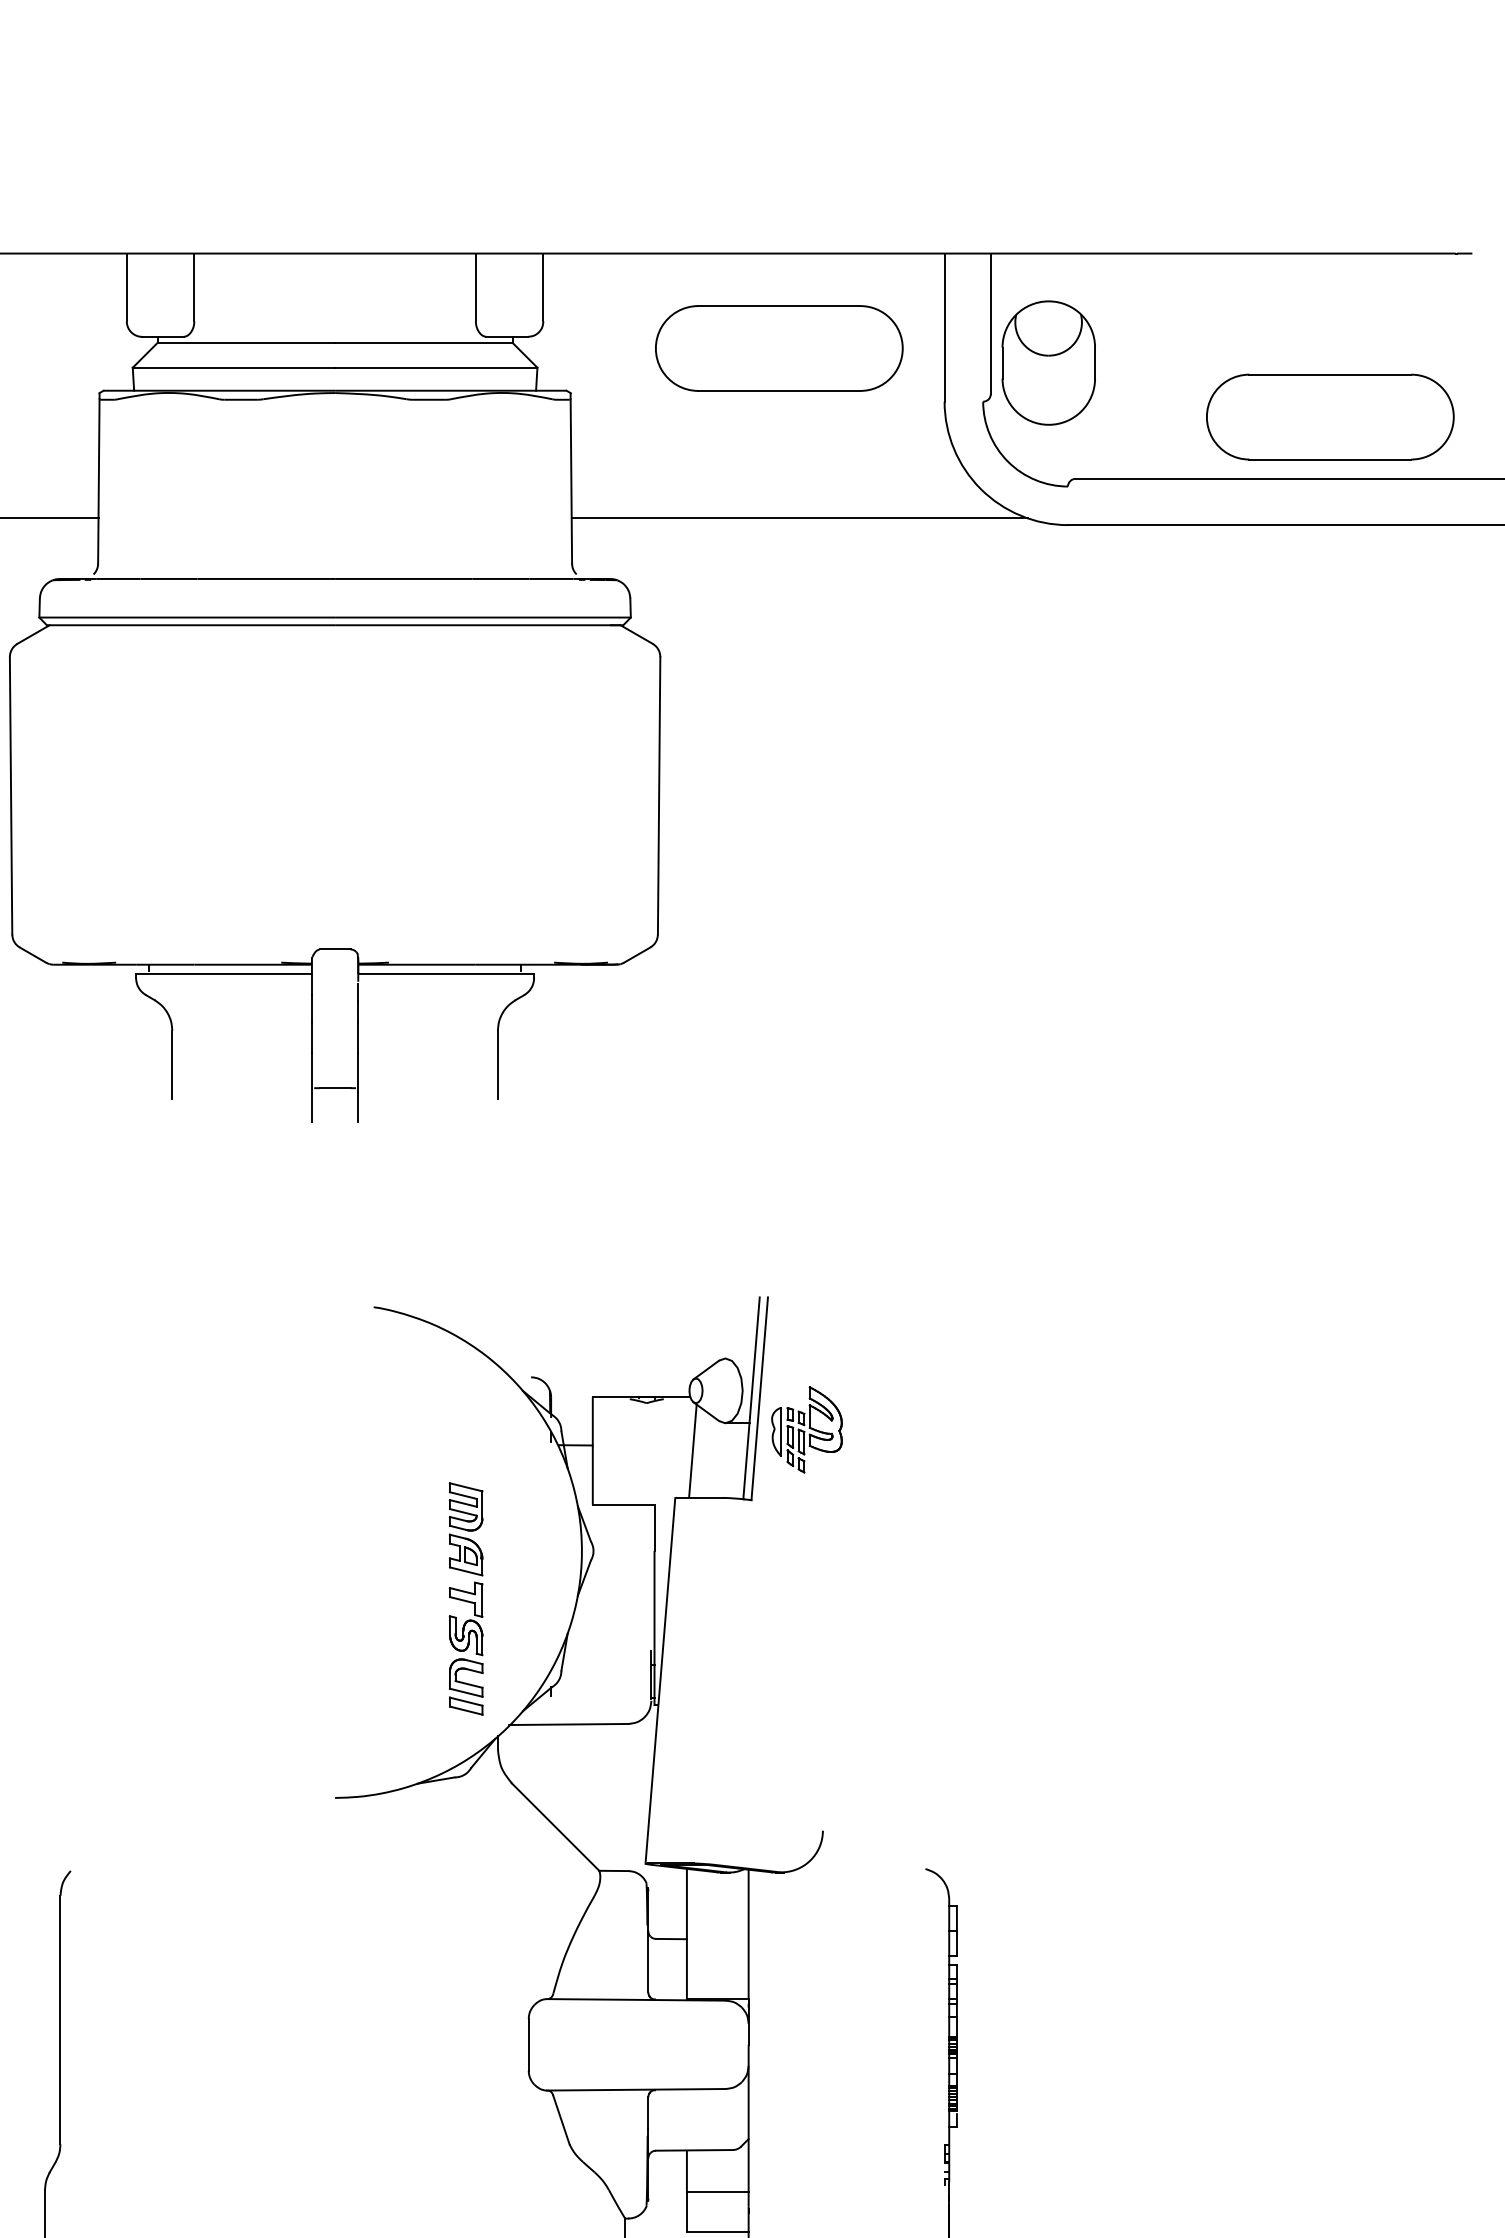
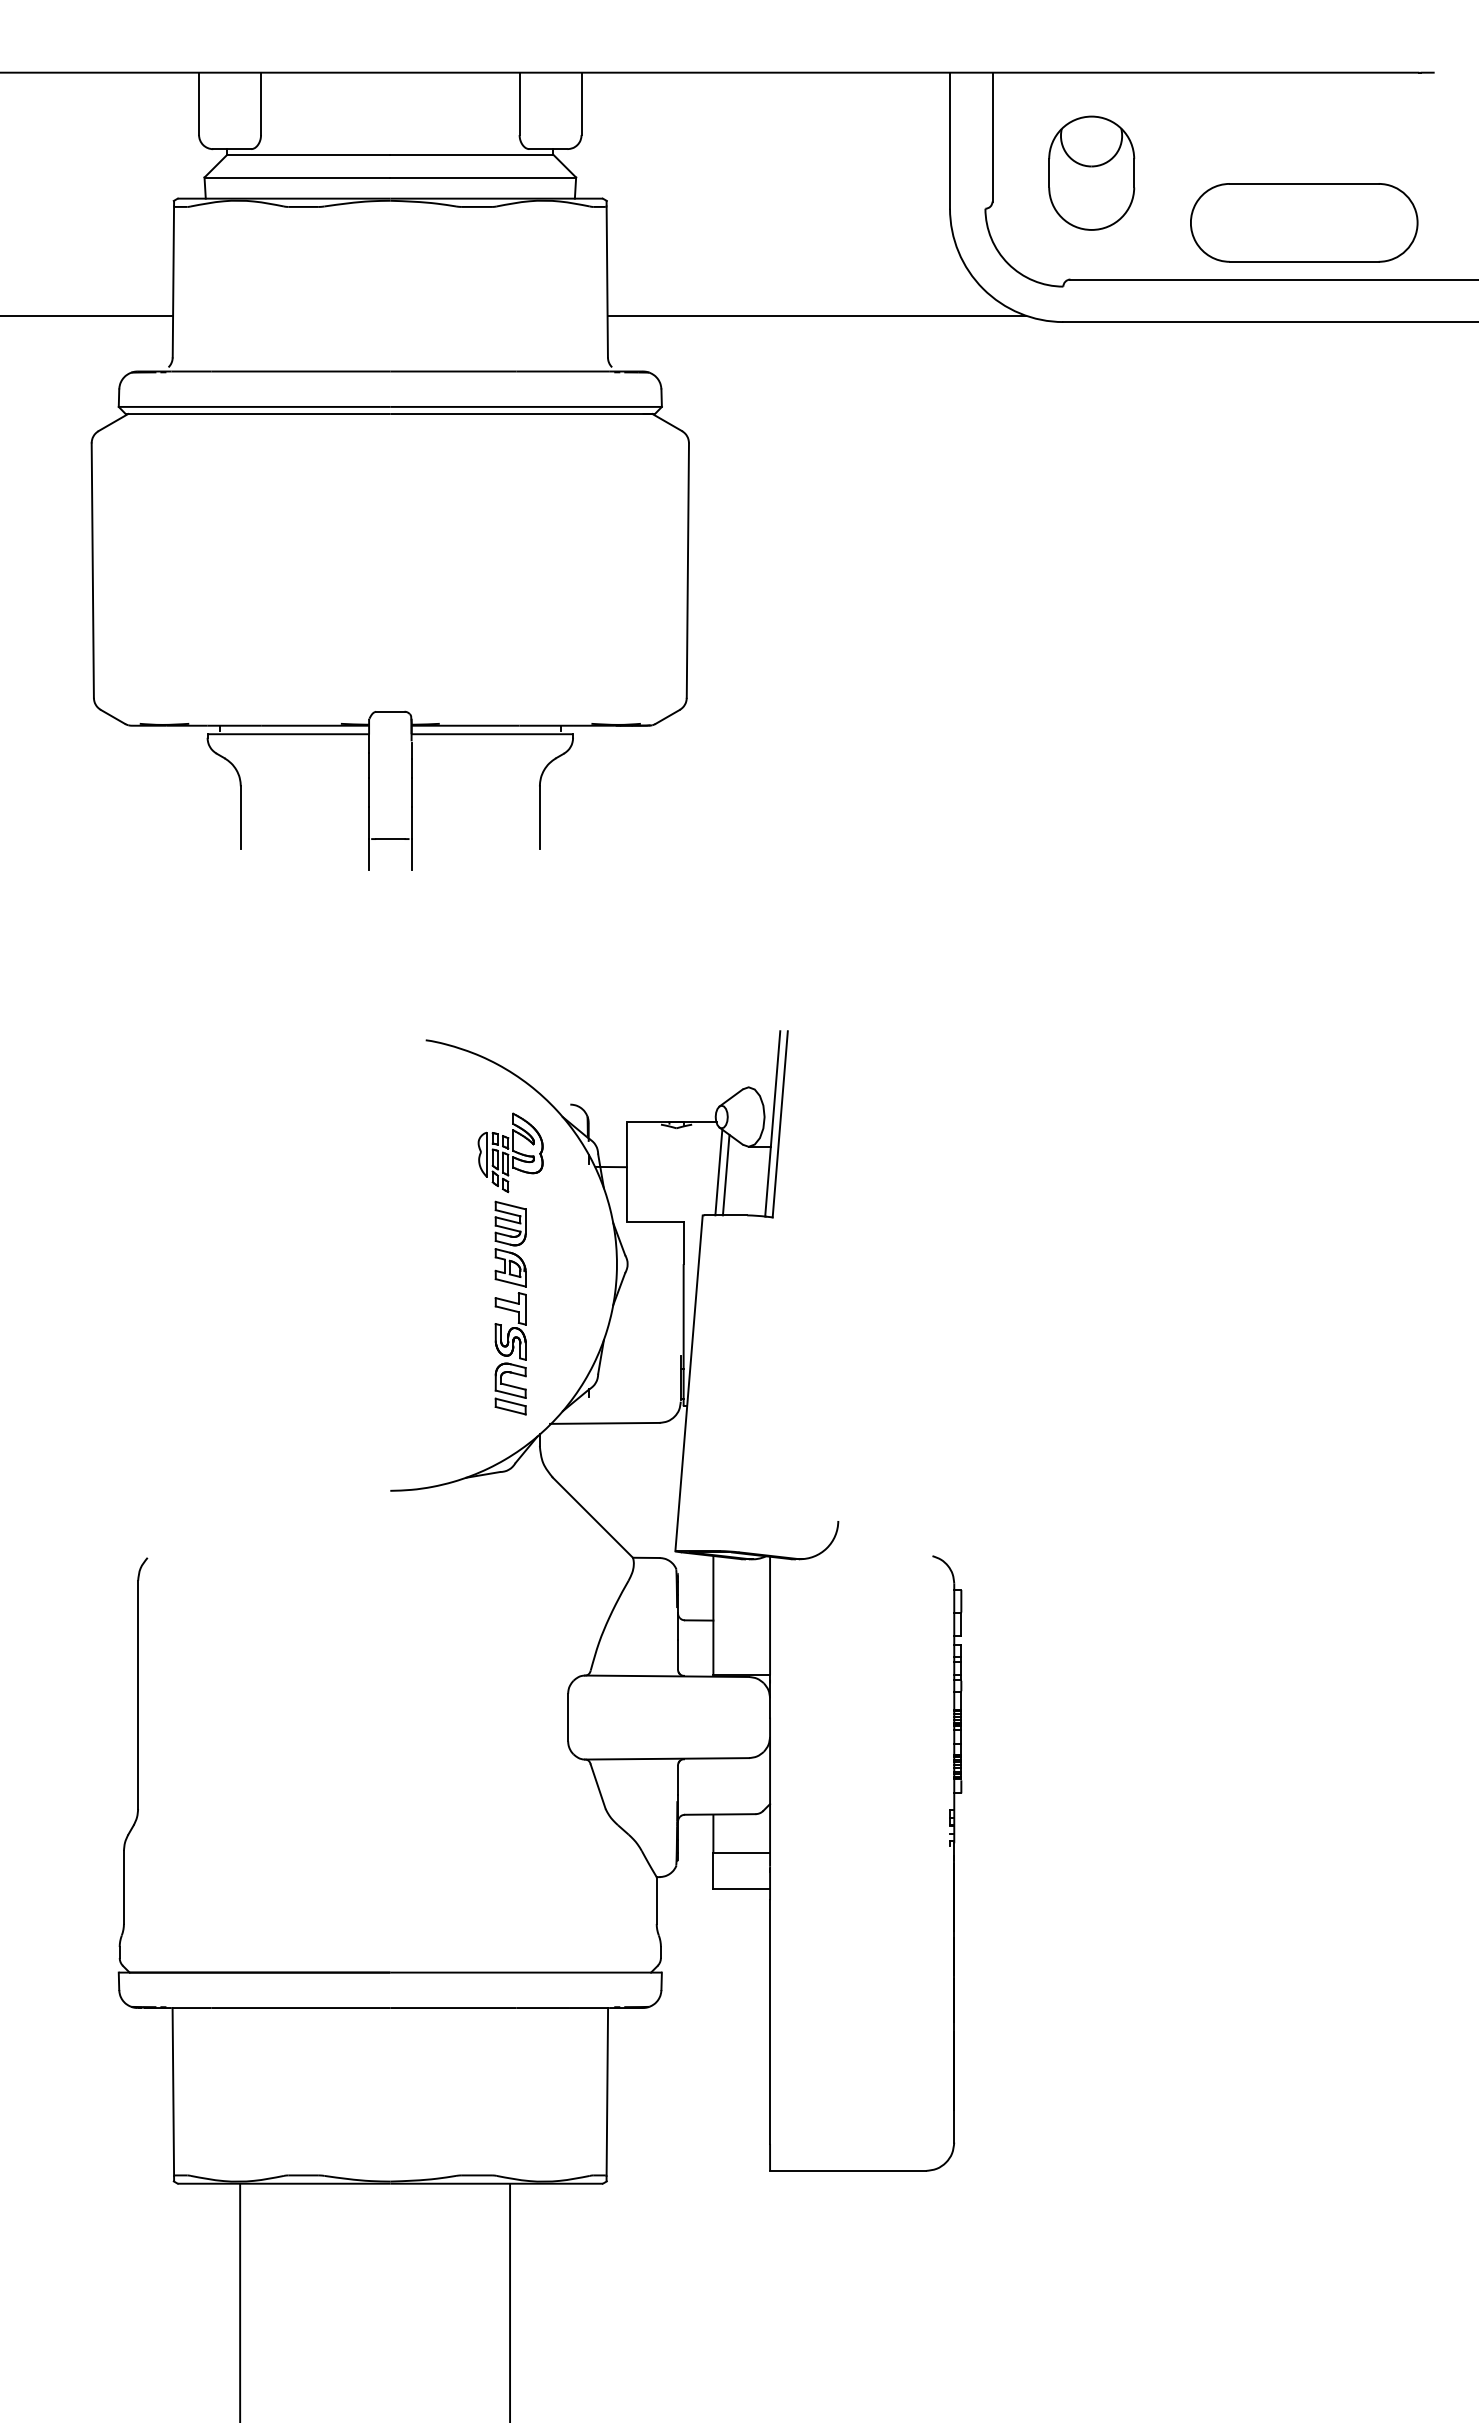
part: (779, 348) -> (798, 159), removed
part: (1048, 362) -> (1091, 172), moved
part: (806, 1429) -> (510, 1152), moved
line: (700, 1453) -> (725, 1174), added

